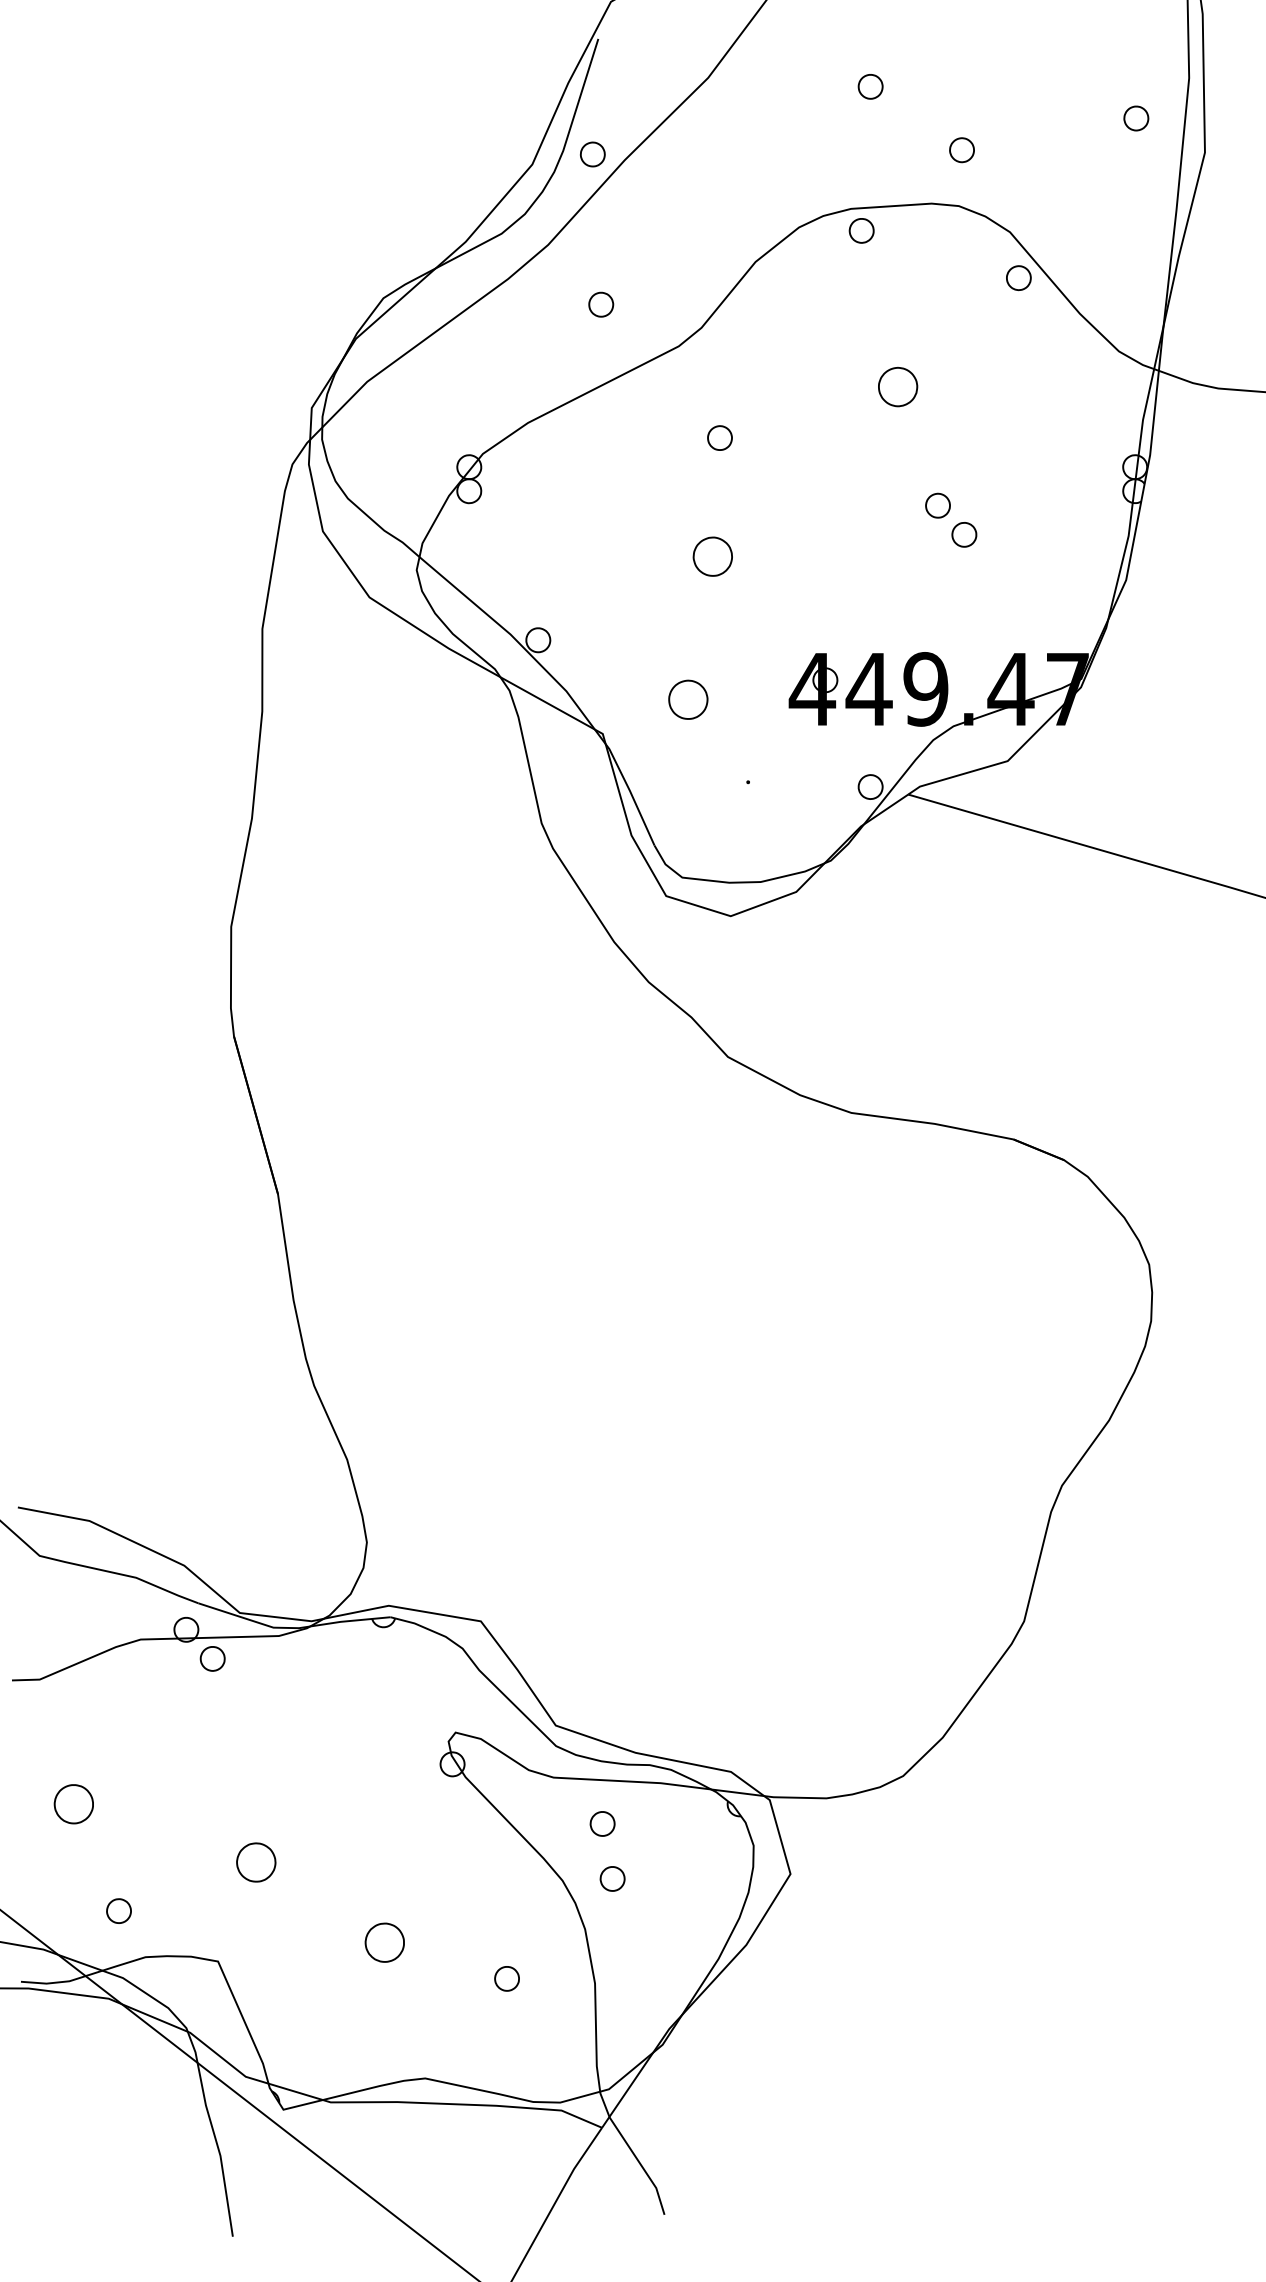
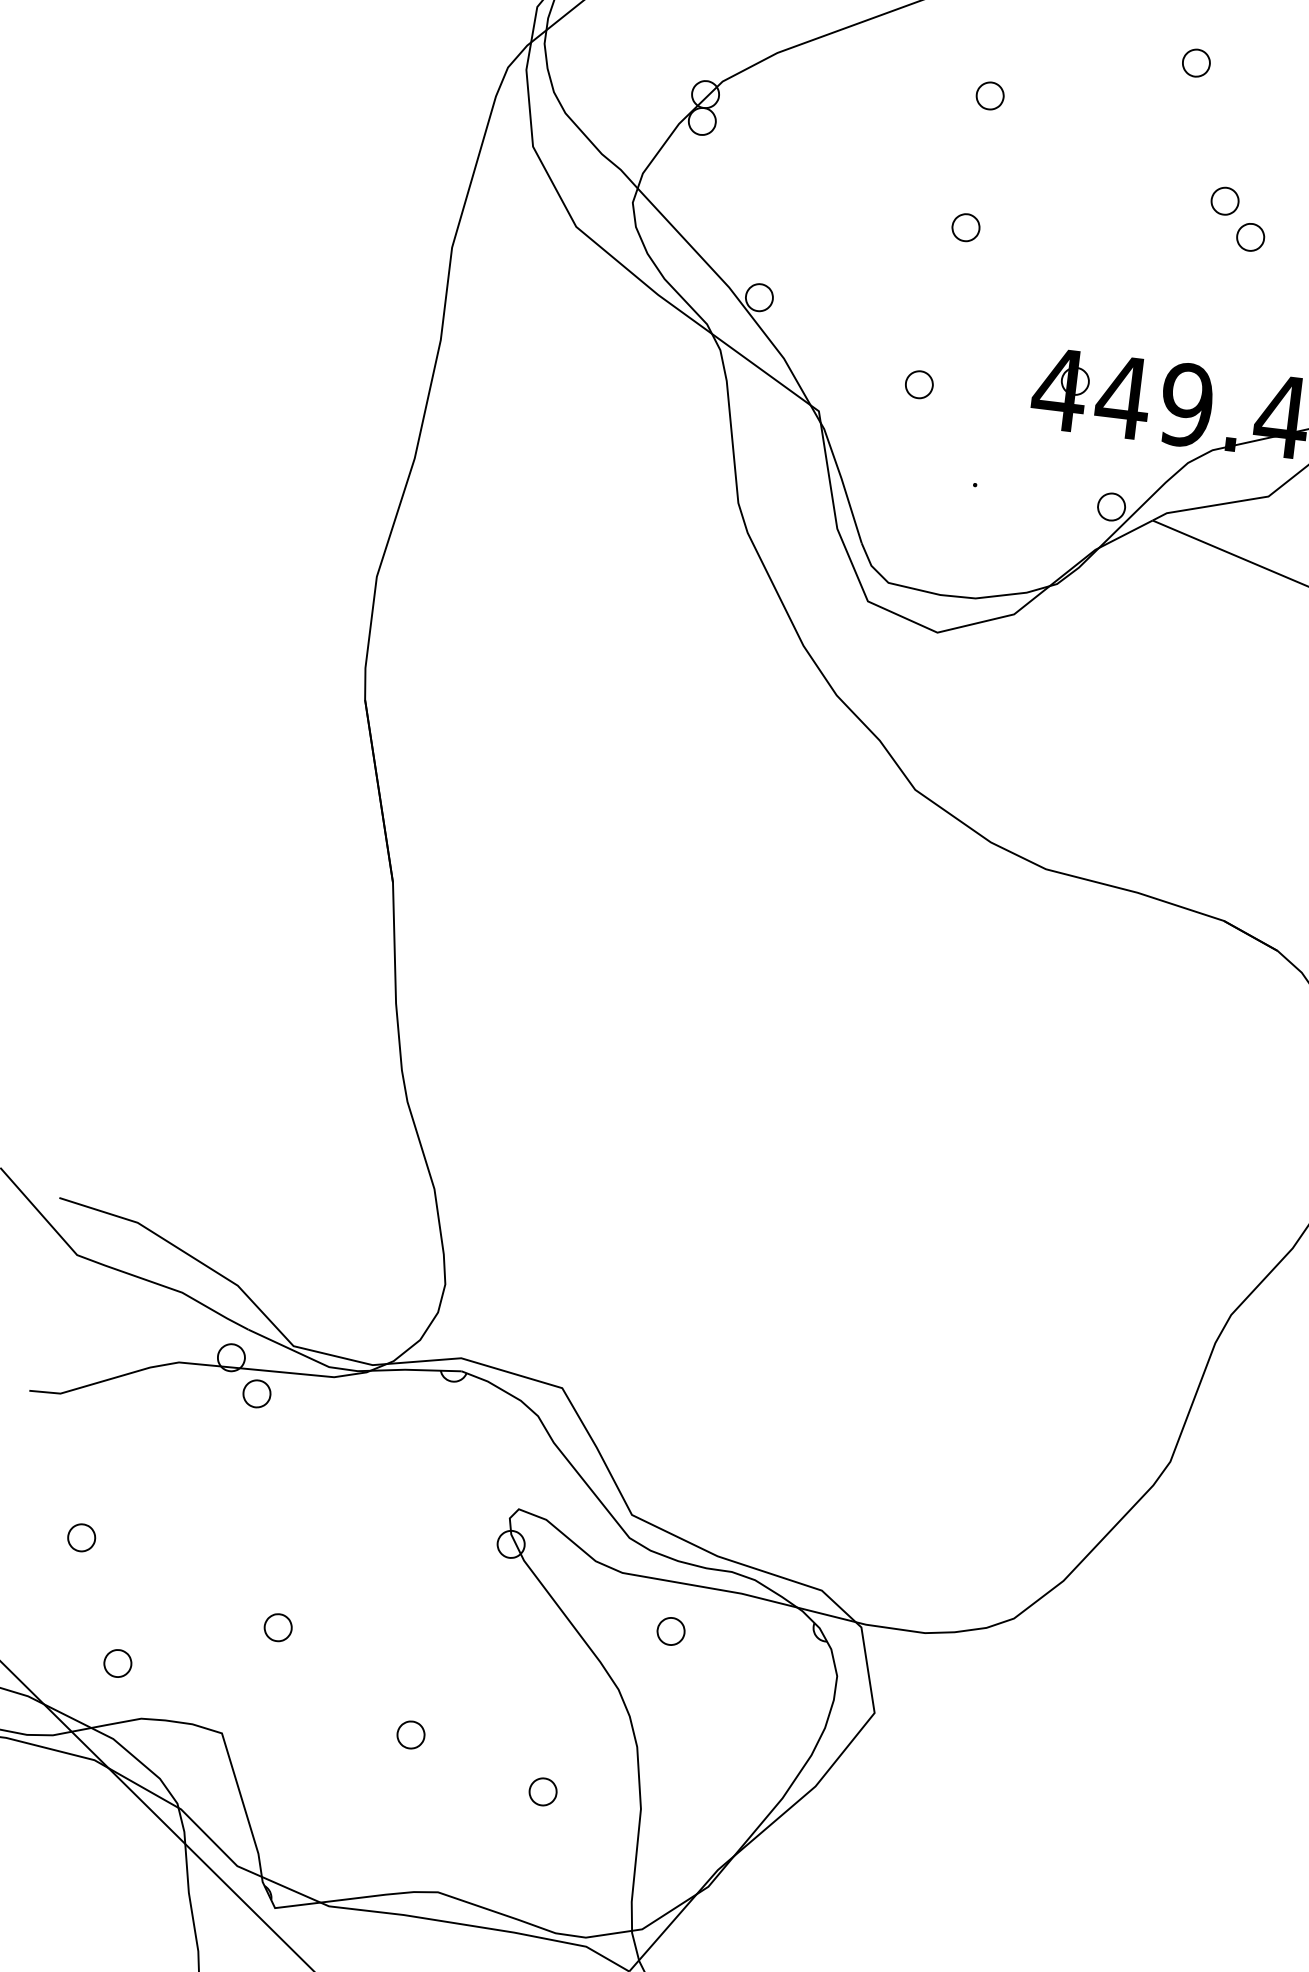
part: (897, 387) -> (1195, 63), size x0.62
part: (712, 556) -> (965, 227), size x0.62
part: (688, 699) -> (919, 384), size x0.62
part: (73, 1804) -> (81, 1537), size x0.62
part: (256, 1862) -> (278, 1627), size x0.62
part: (612, 1878) -> (674, 1693), removed
part: (384, 1942) -> (410, 1734), size x0.62

